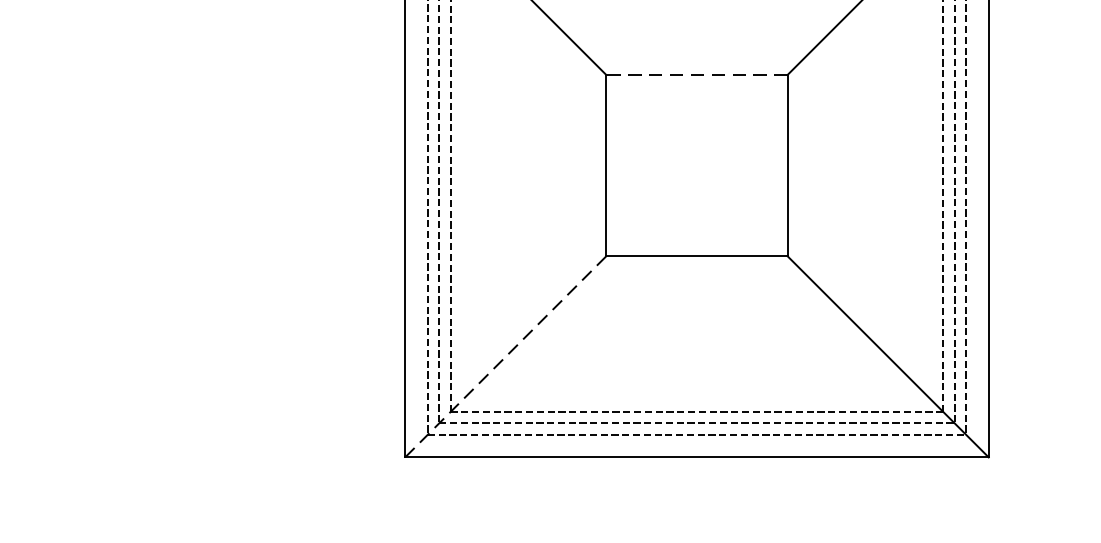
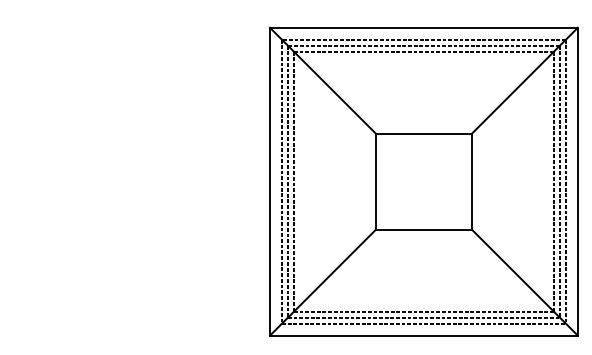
line: (696, 74) -> (423, 133), dashed -> solid
line: (504, 356) -> (322, 282), dashed -> solid

